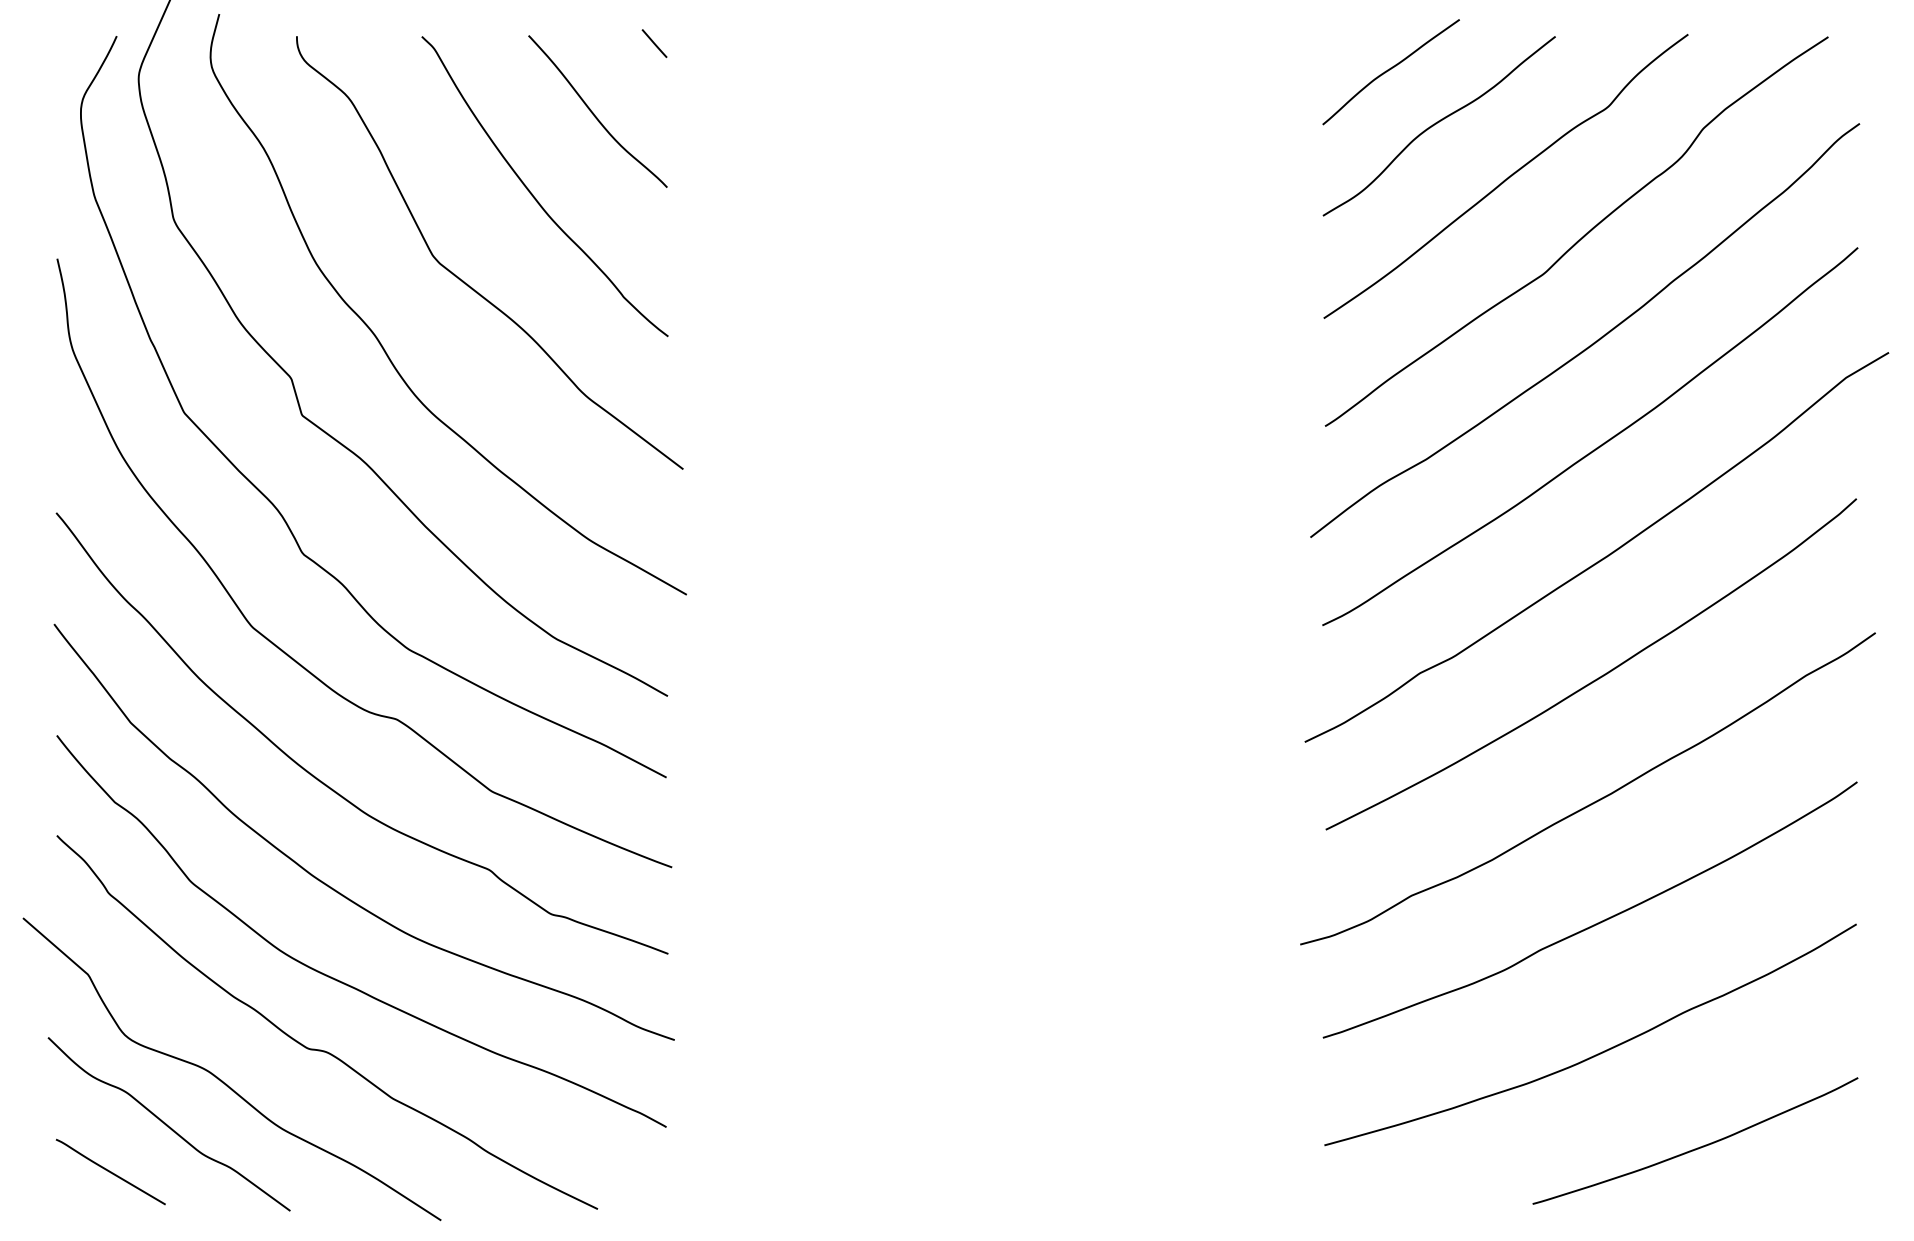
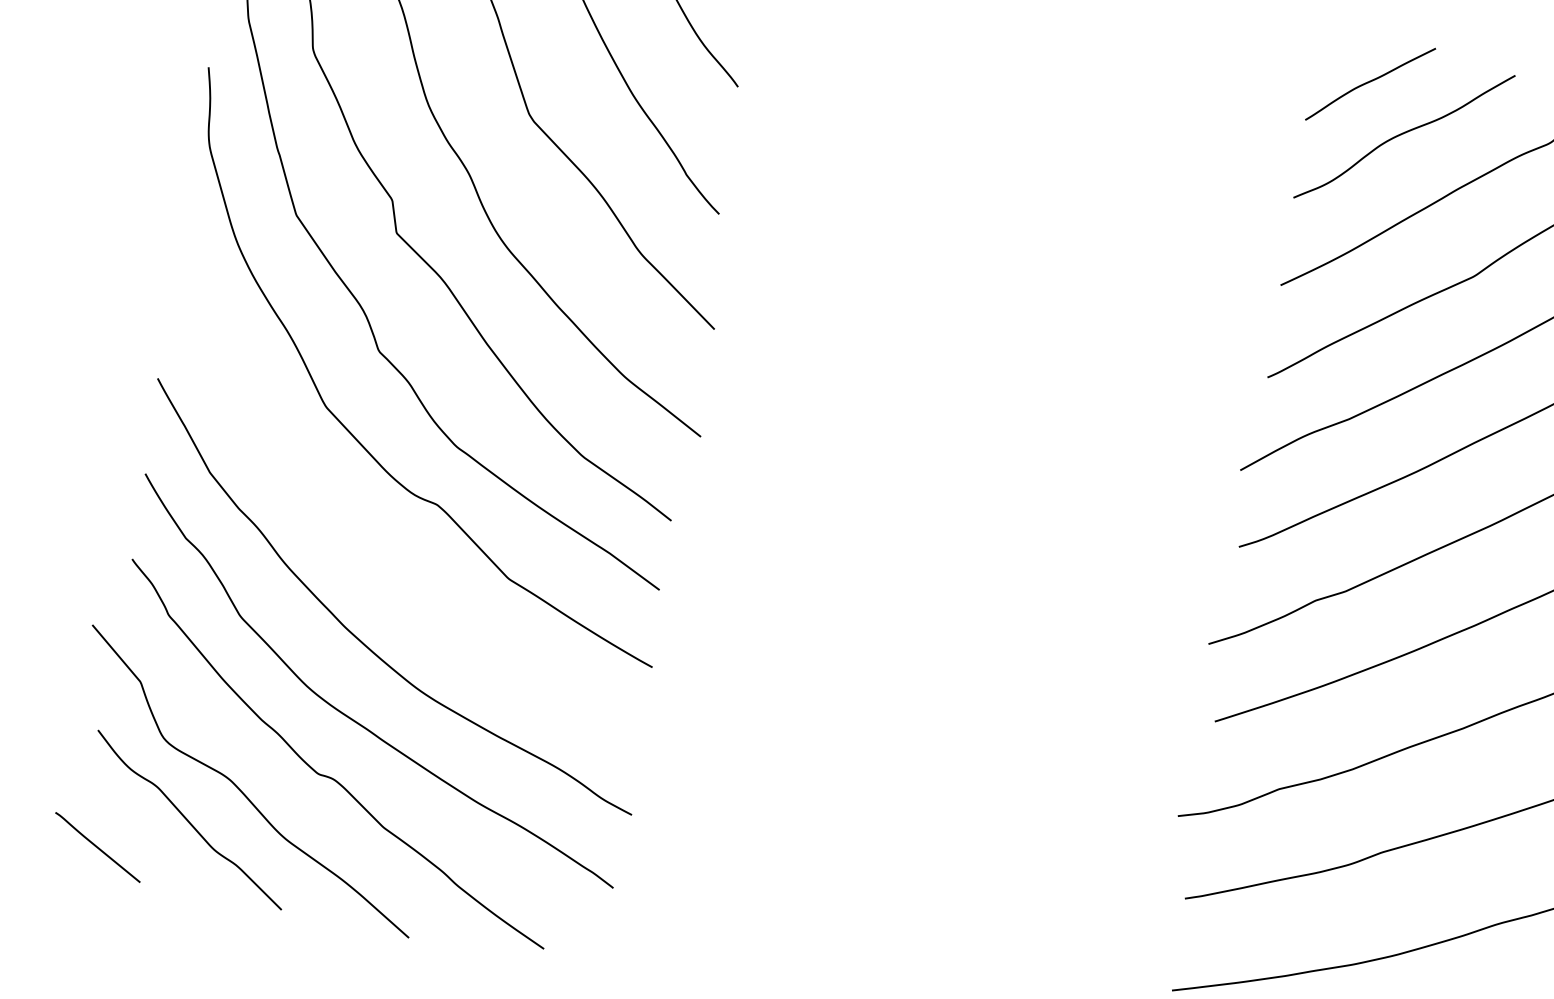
curve: (325, 783) -> (368, 550), removed
line: (110, 1171) -> (97, 847), moved

